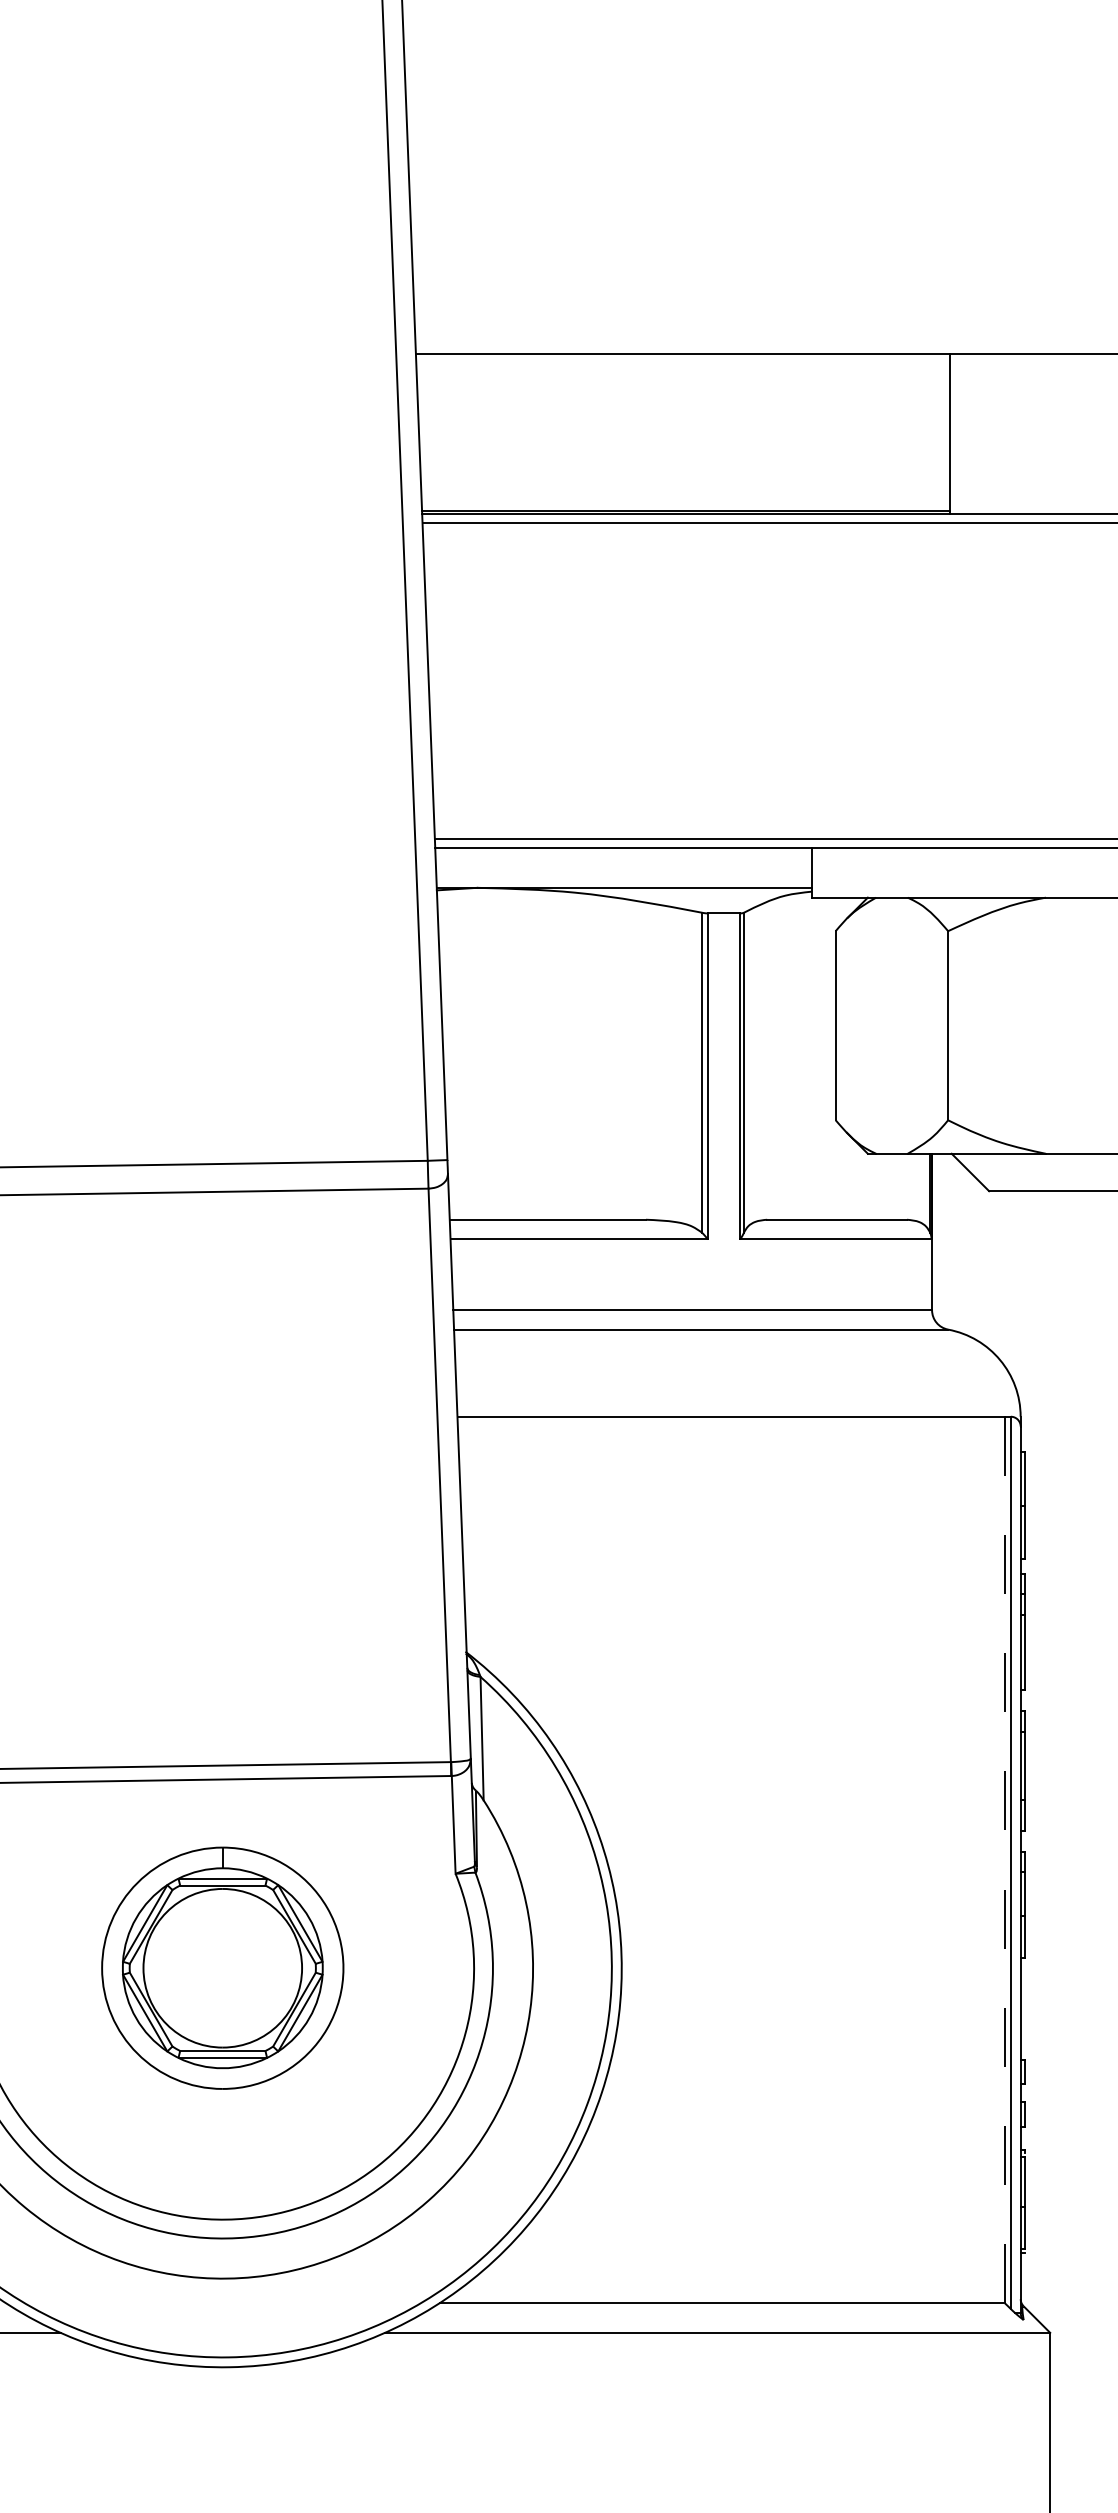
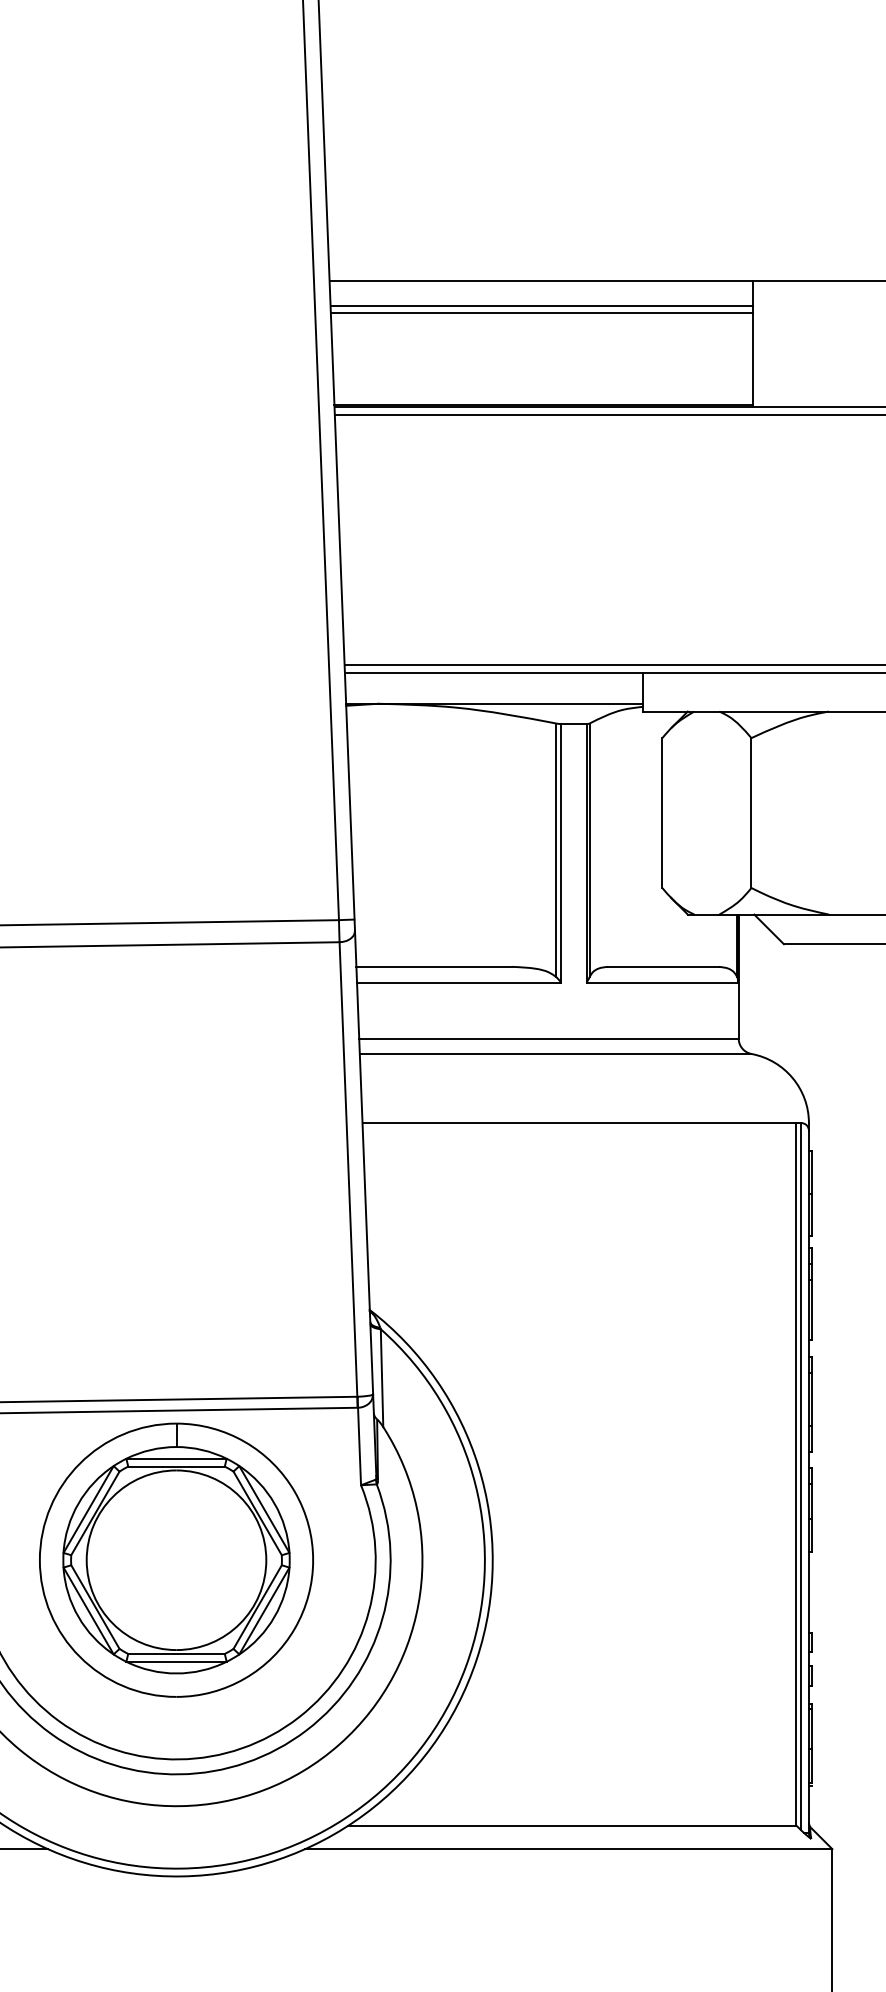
line: (683, 385) -> (541, 305), added
line: (683, 395) -> (541, 313), added
line: (1004, 1858) -> (796, 1473), dashed -> solid
part: (222, 1967) -> (176, 1559), size x1.43

